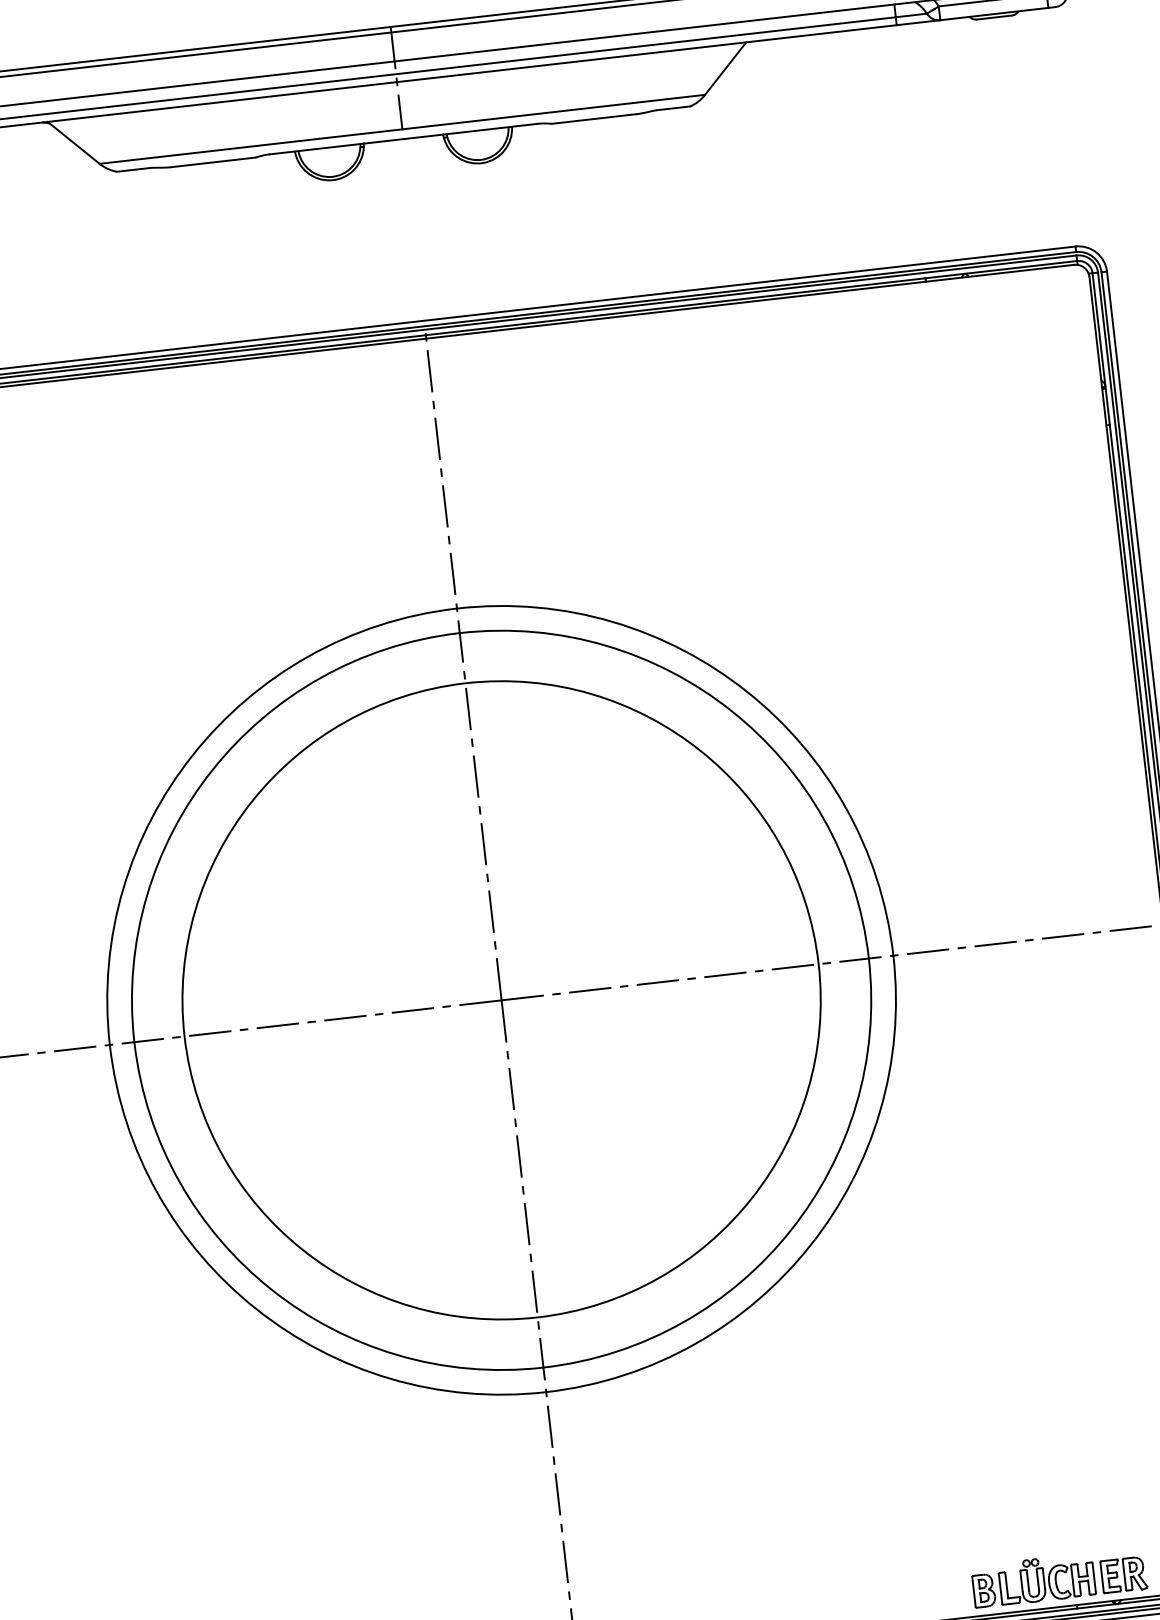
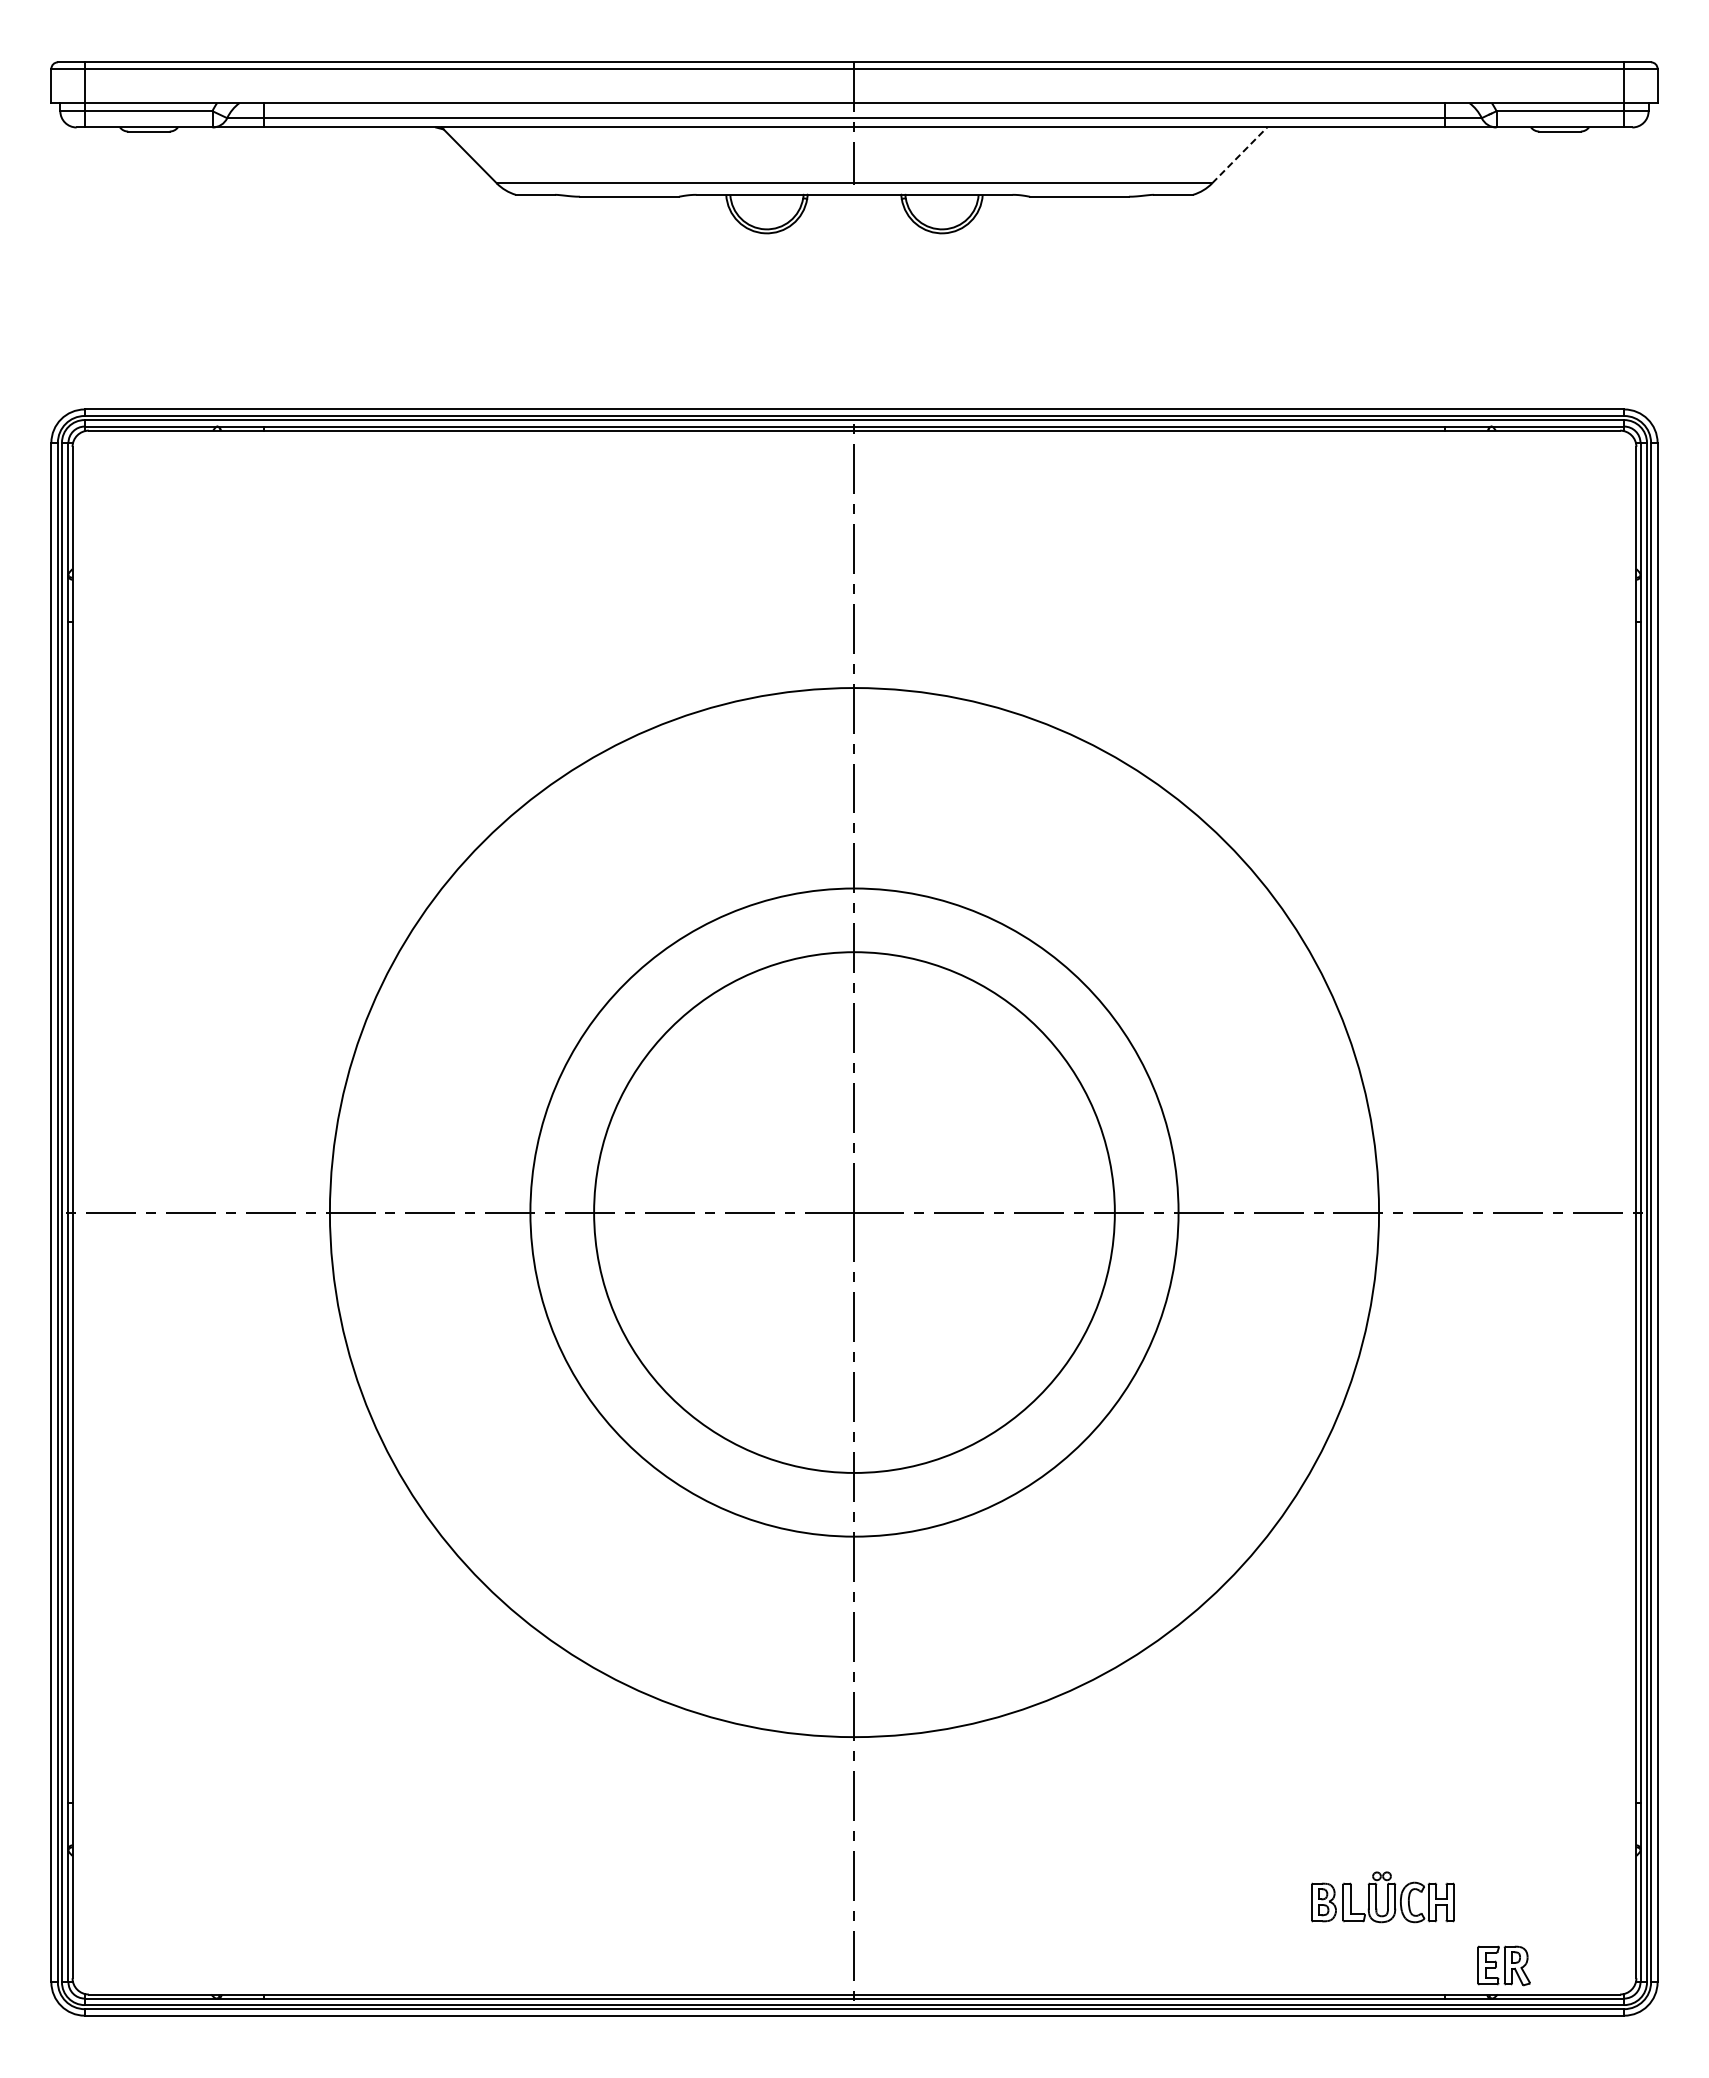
line: (726, 68) -> (1240, 155), solid -> dashed
circle: (501, 1000) -> (854, 1212), size x0.6
circle: (501, 1000) -> (854, 1212), size x0.7
circle: (501, 1000) -> (854, 1212), size x1.4
part: (1033, 1580) -> (1382, 1897), moved

